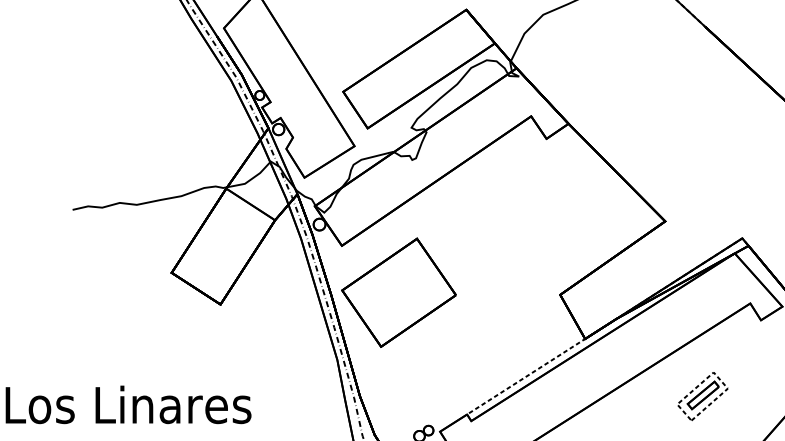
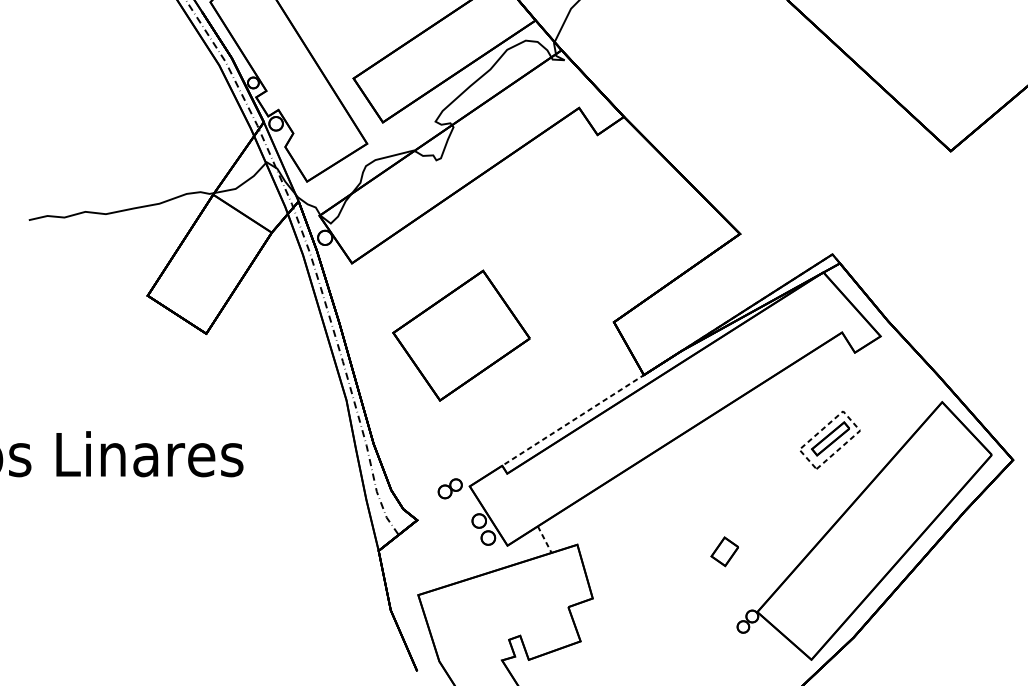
part: (398, 292) -> (461, 335), moved
part: (703, 395) -> (830, 439), moved

